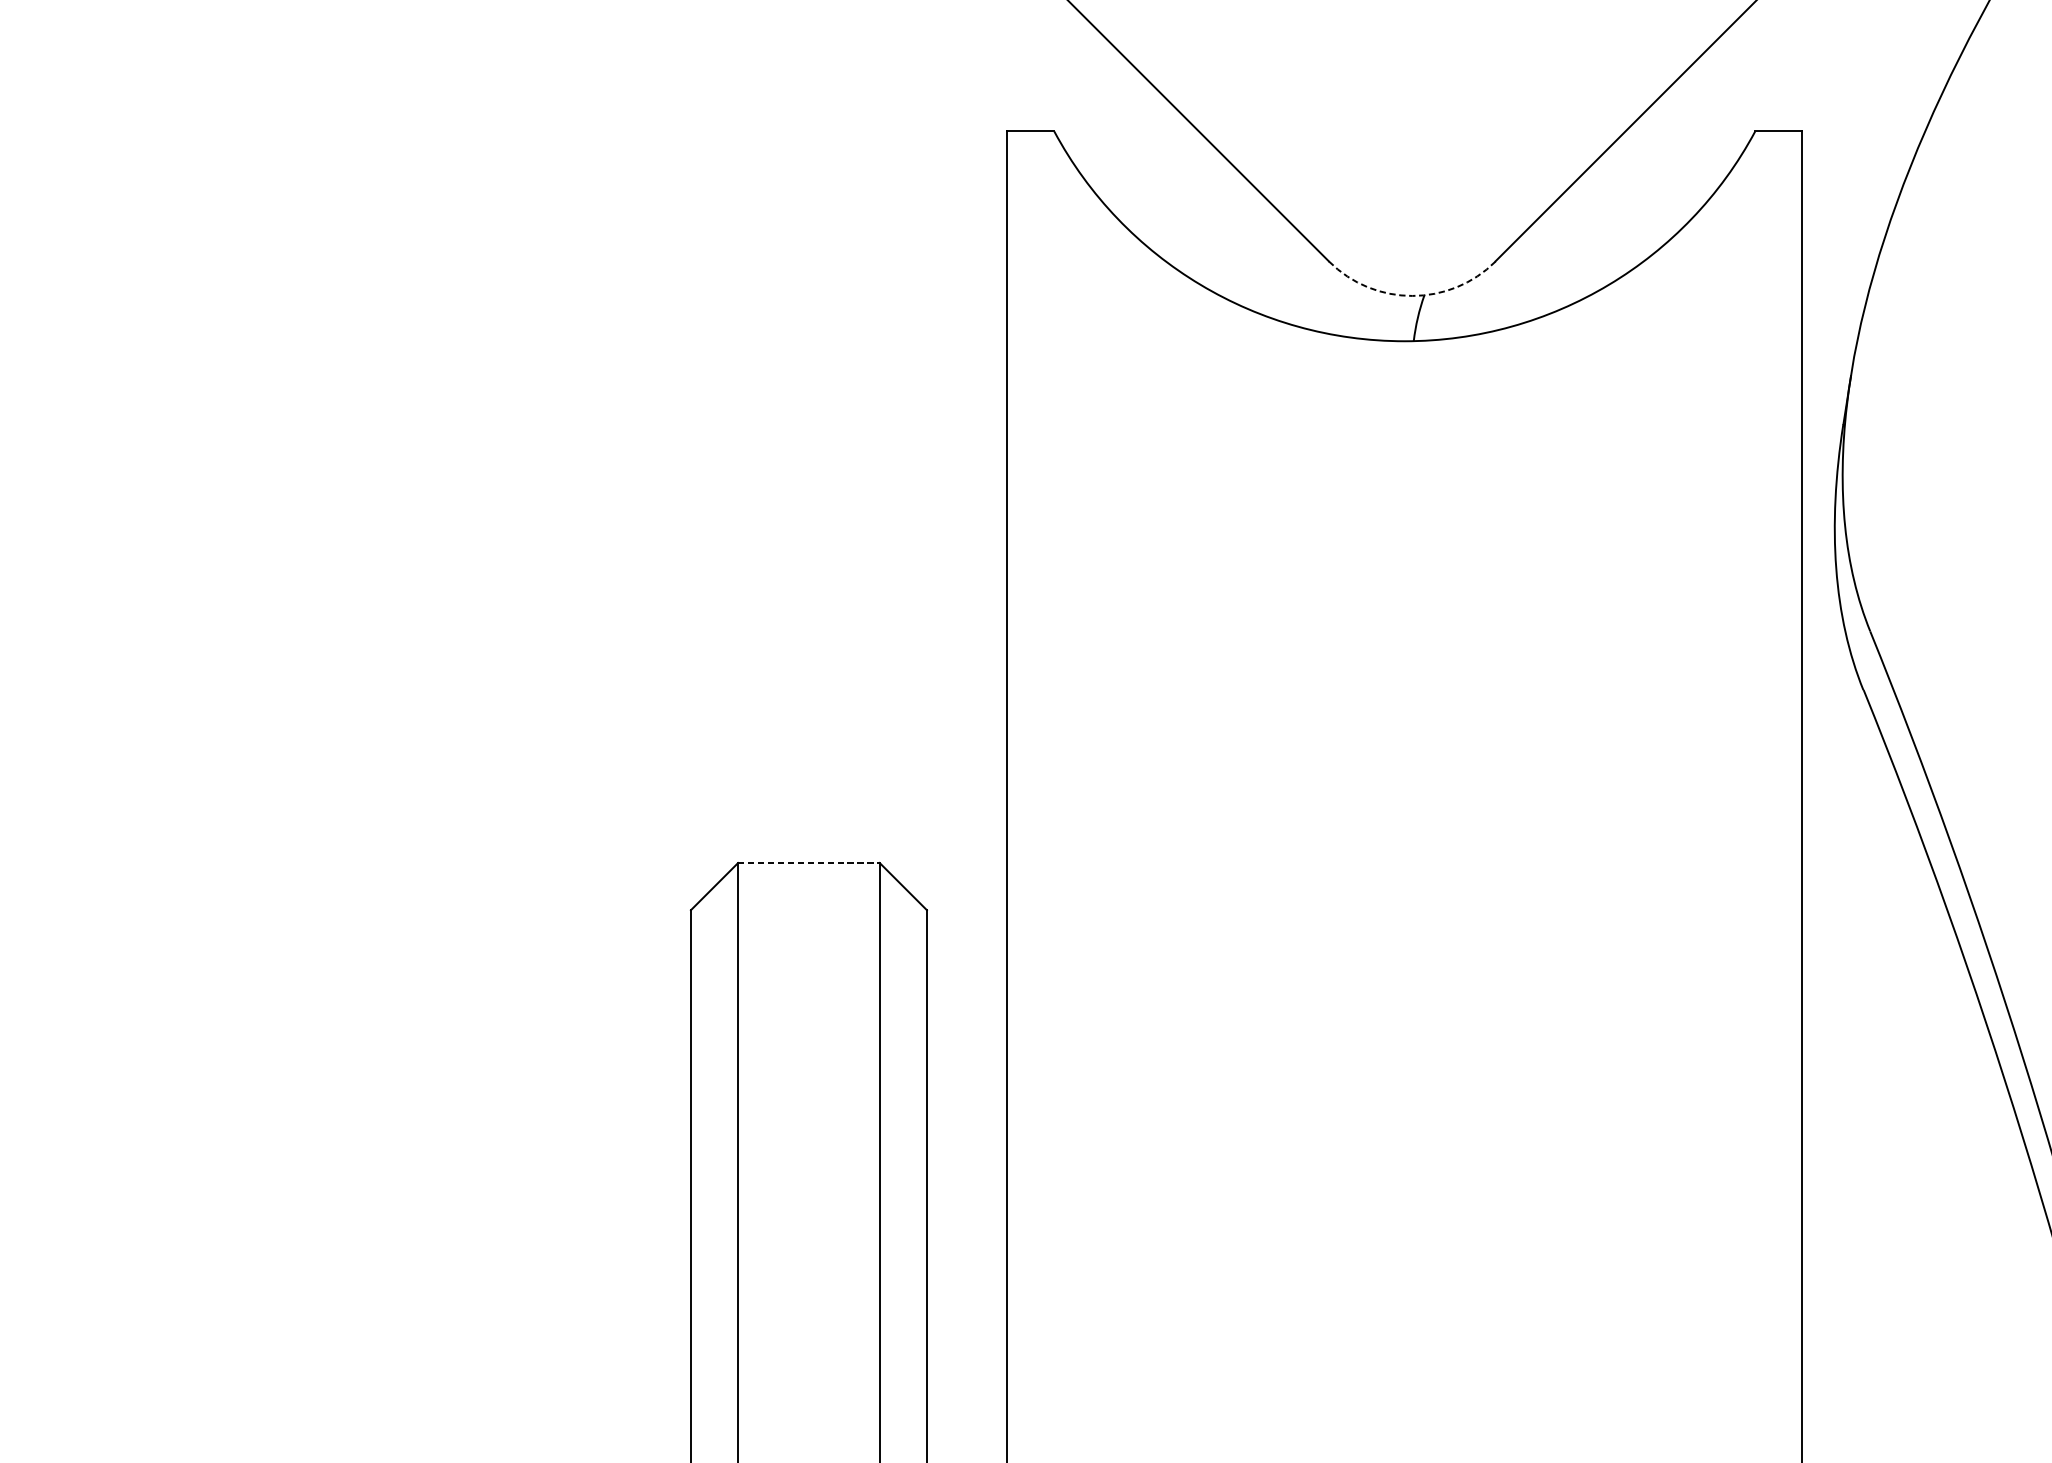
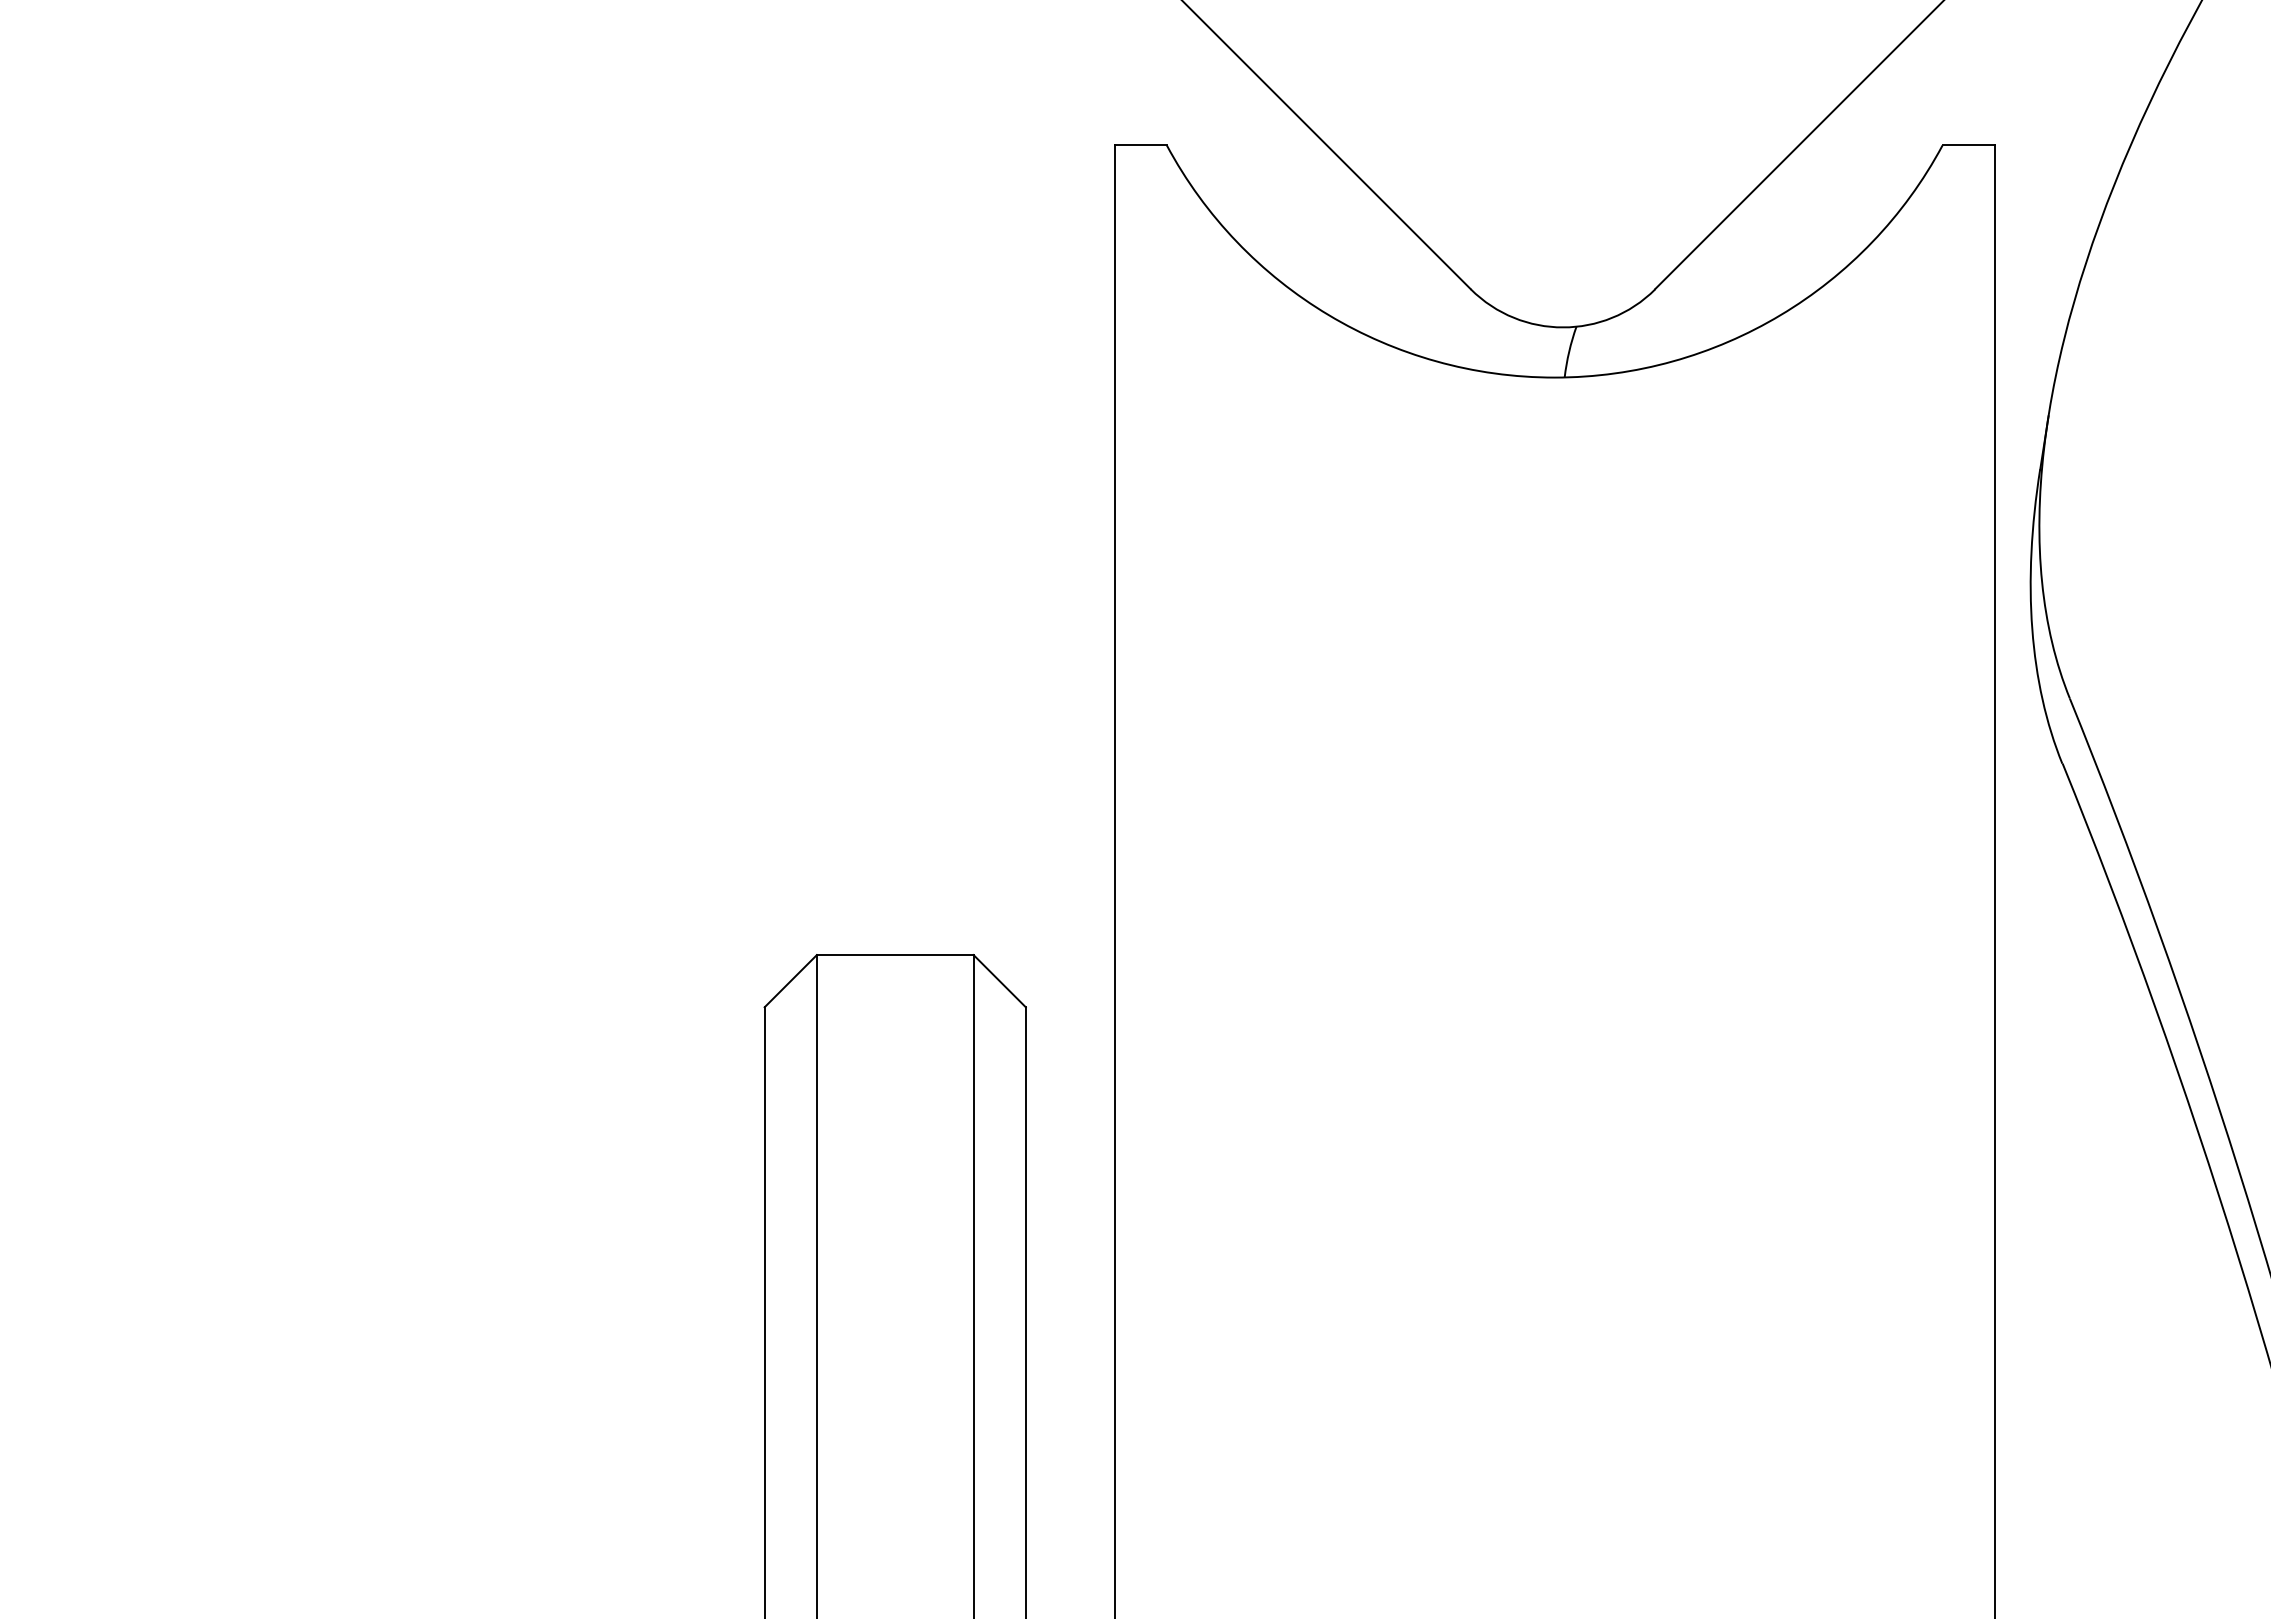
arc: (1412, 296) -> (1563, 327), dashed -> solid
line: (809, 863) -> (895, 955), dashed -> solid

